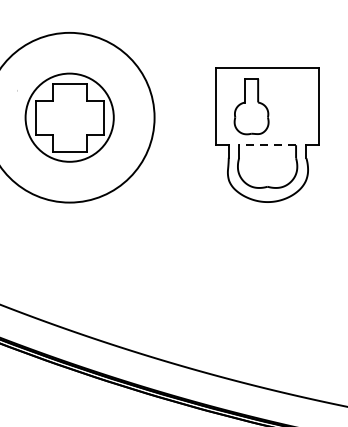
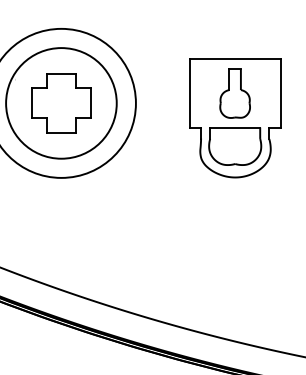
part: (250, 106) -> (234, 93), moved
circle: (69, 117) -> (61, 103), size x1.43
line: (266, 145) -> (234, 127), dashed -> solid

